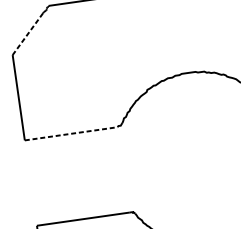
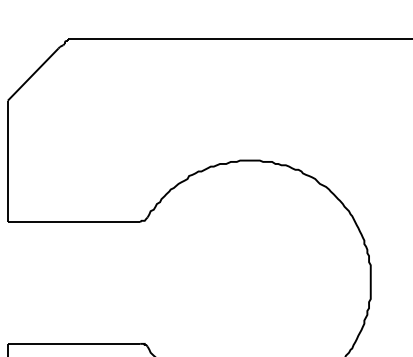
line: (27, 34) -> (32, 74), dashed -> solid
line: (71, 133) -> (74, 222), dashed -> solid

